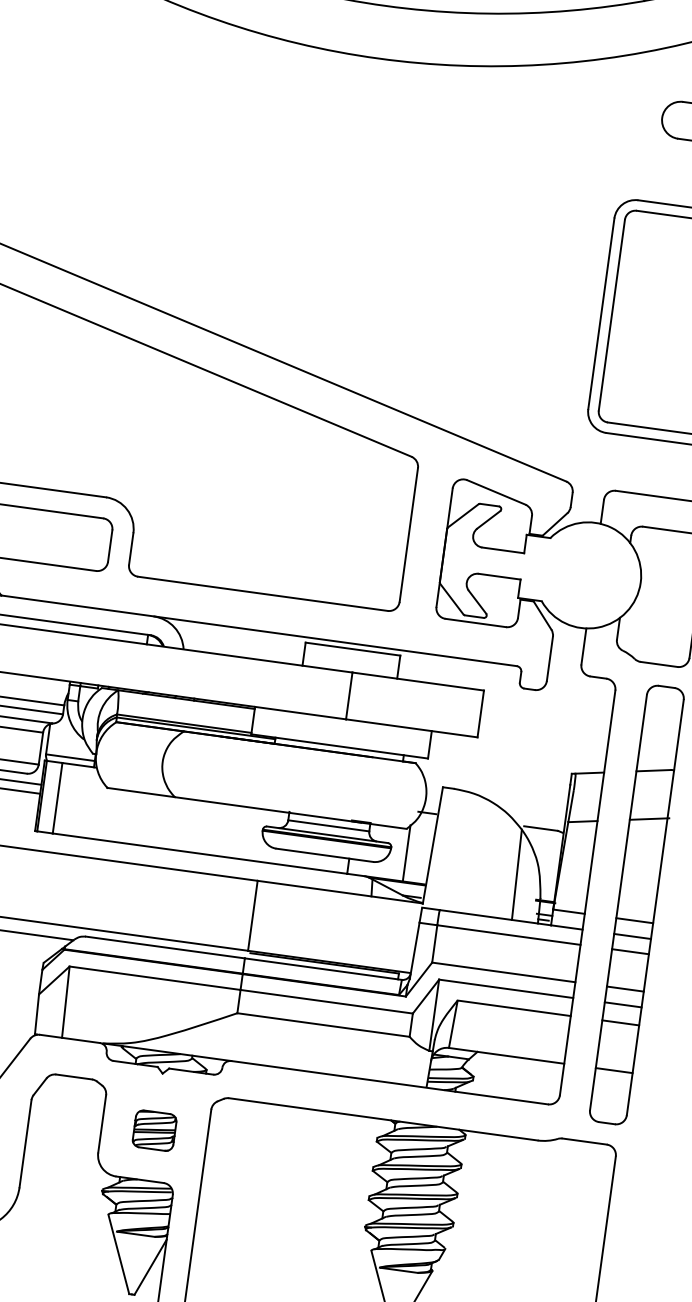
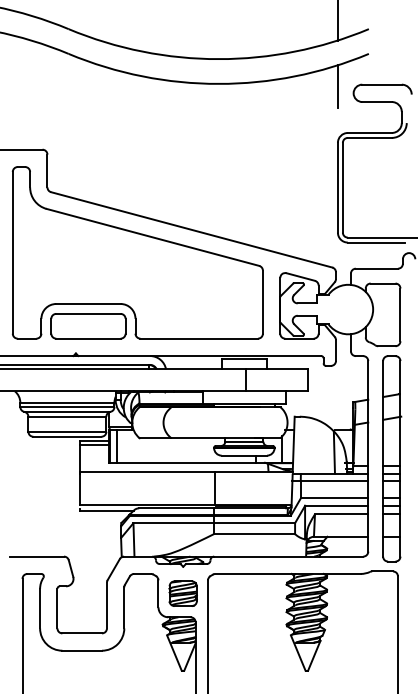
line: (629, 98) -> (337, 86), added
part: (153, 1130) -> (182, 593), size x1.43

